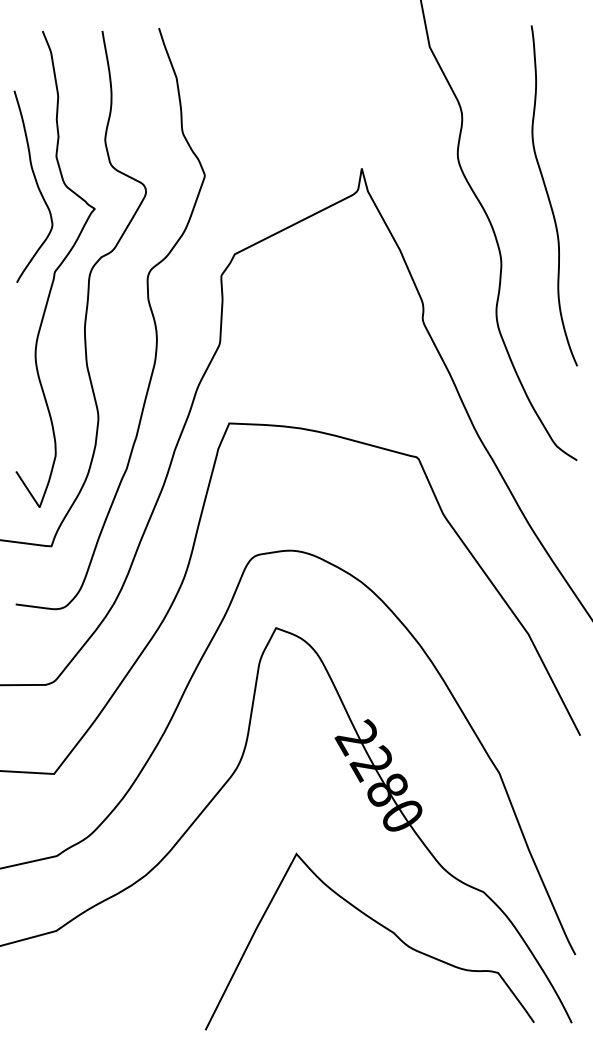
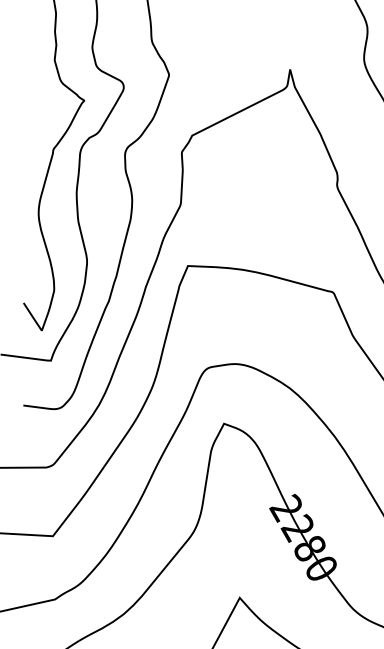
curve: (36, 185) -> (39, 82), removed

